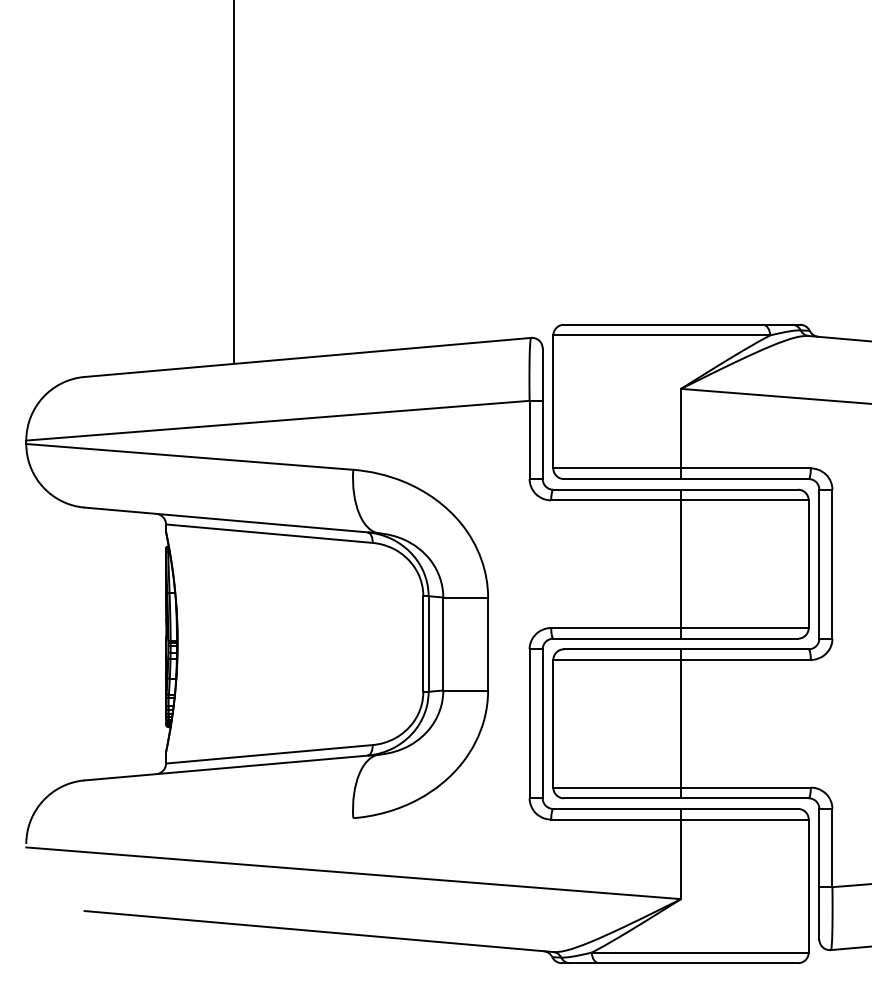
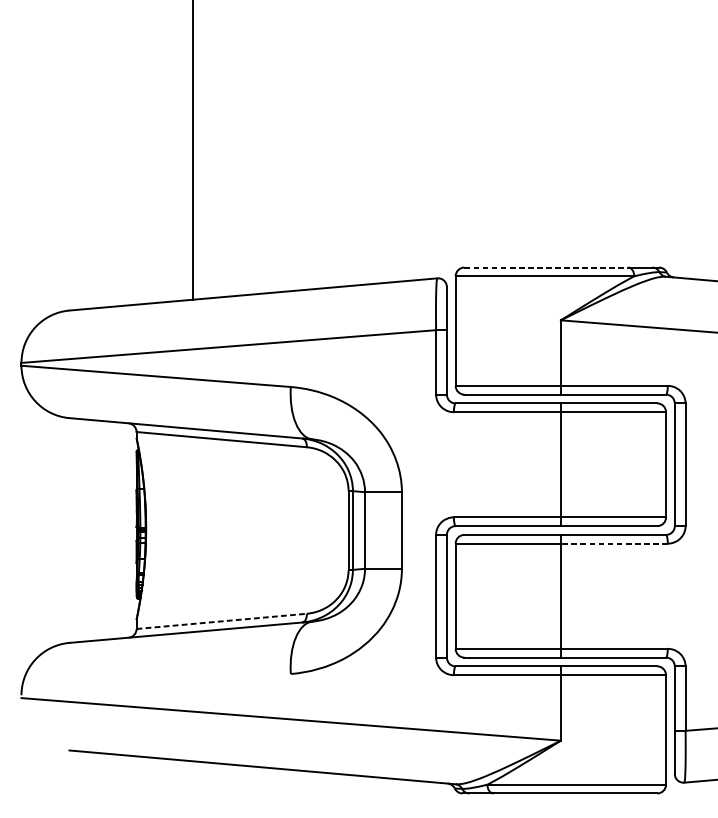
line: (663, 324) -> (546, 267), solid -> dashed
line: (745, 659) -> (613, 543), solid -> dashed
line: (269, 754) -> (221, 621), solid -> dashed

